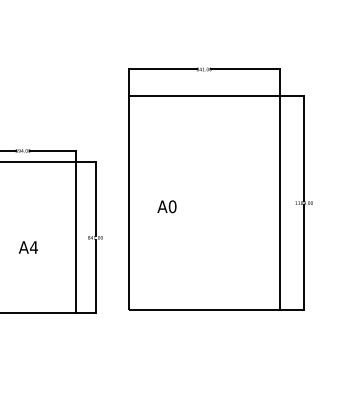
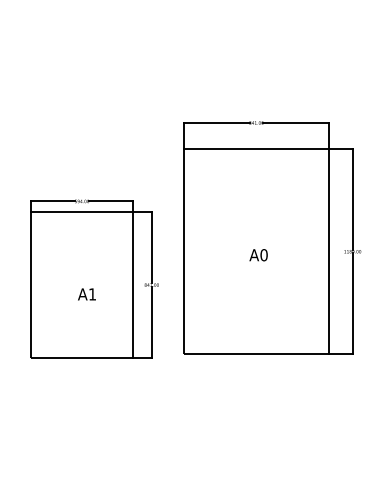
text: (166, 207) -> (258, 255), moved
text: (33, 247) -> (92, 294), A4 -> A1

